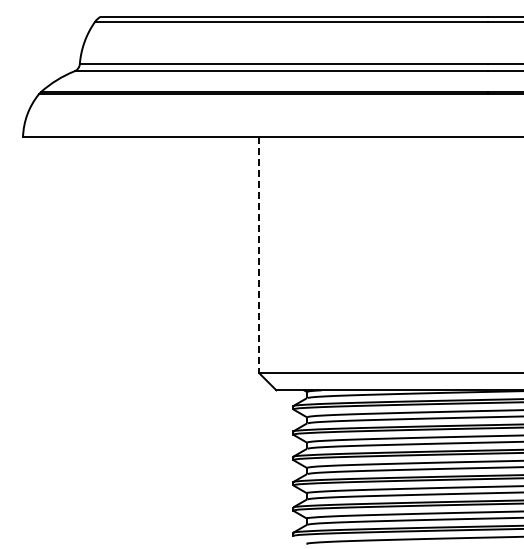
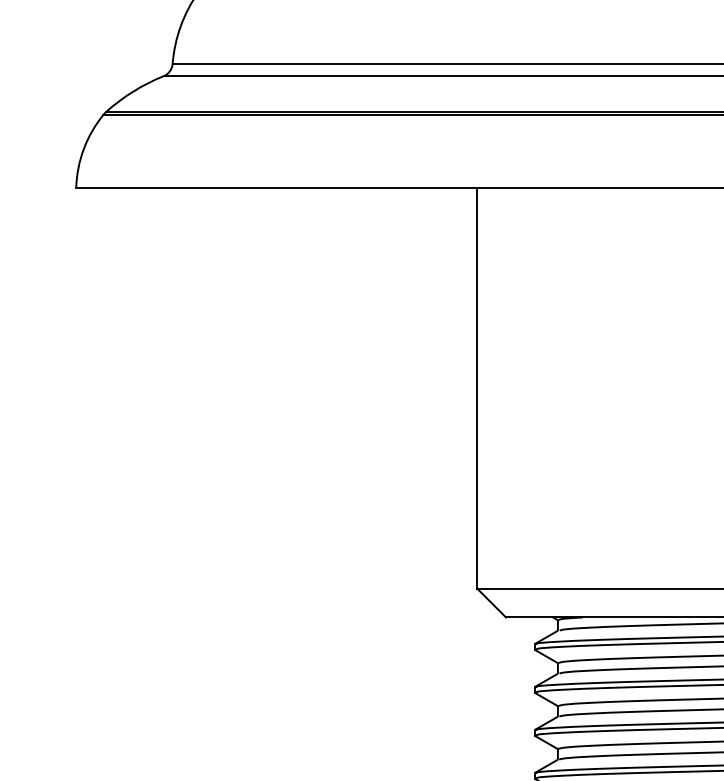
line: (259, 255) -> (477, 388), dashed -> solid

